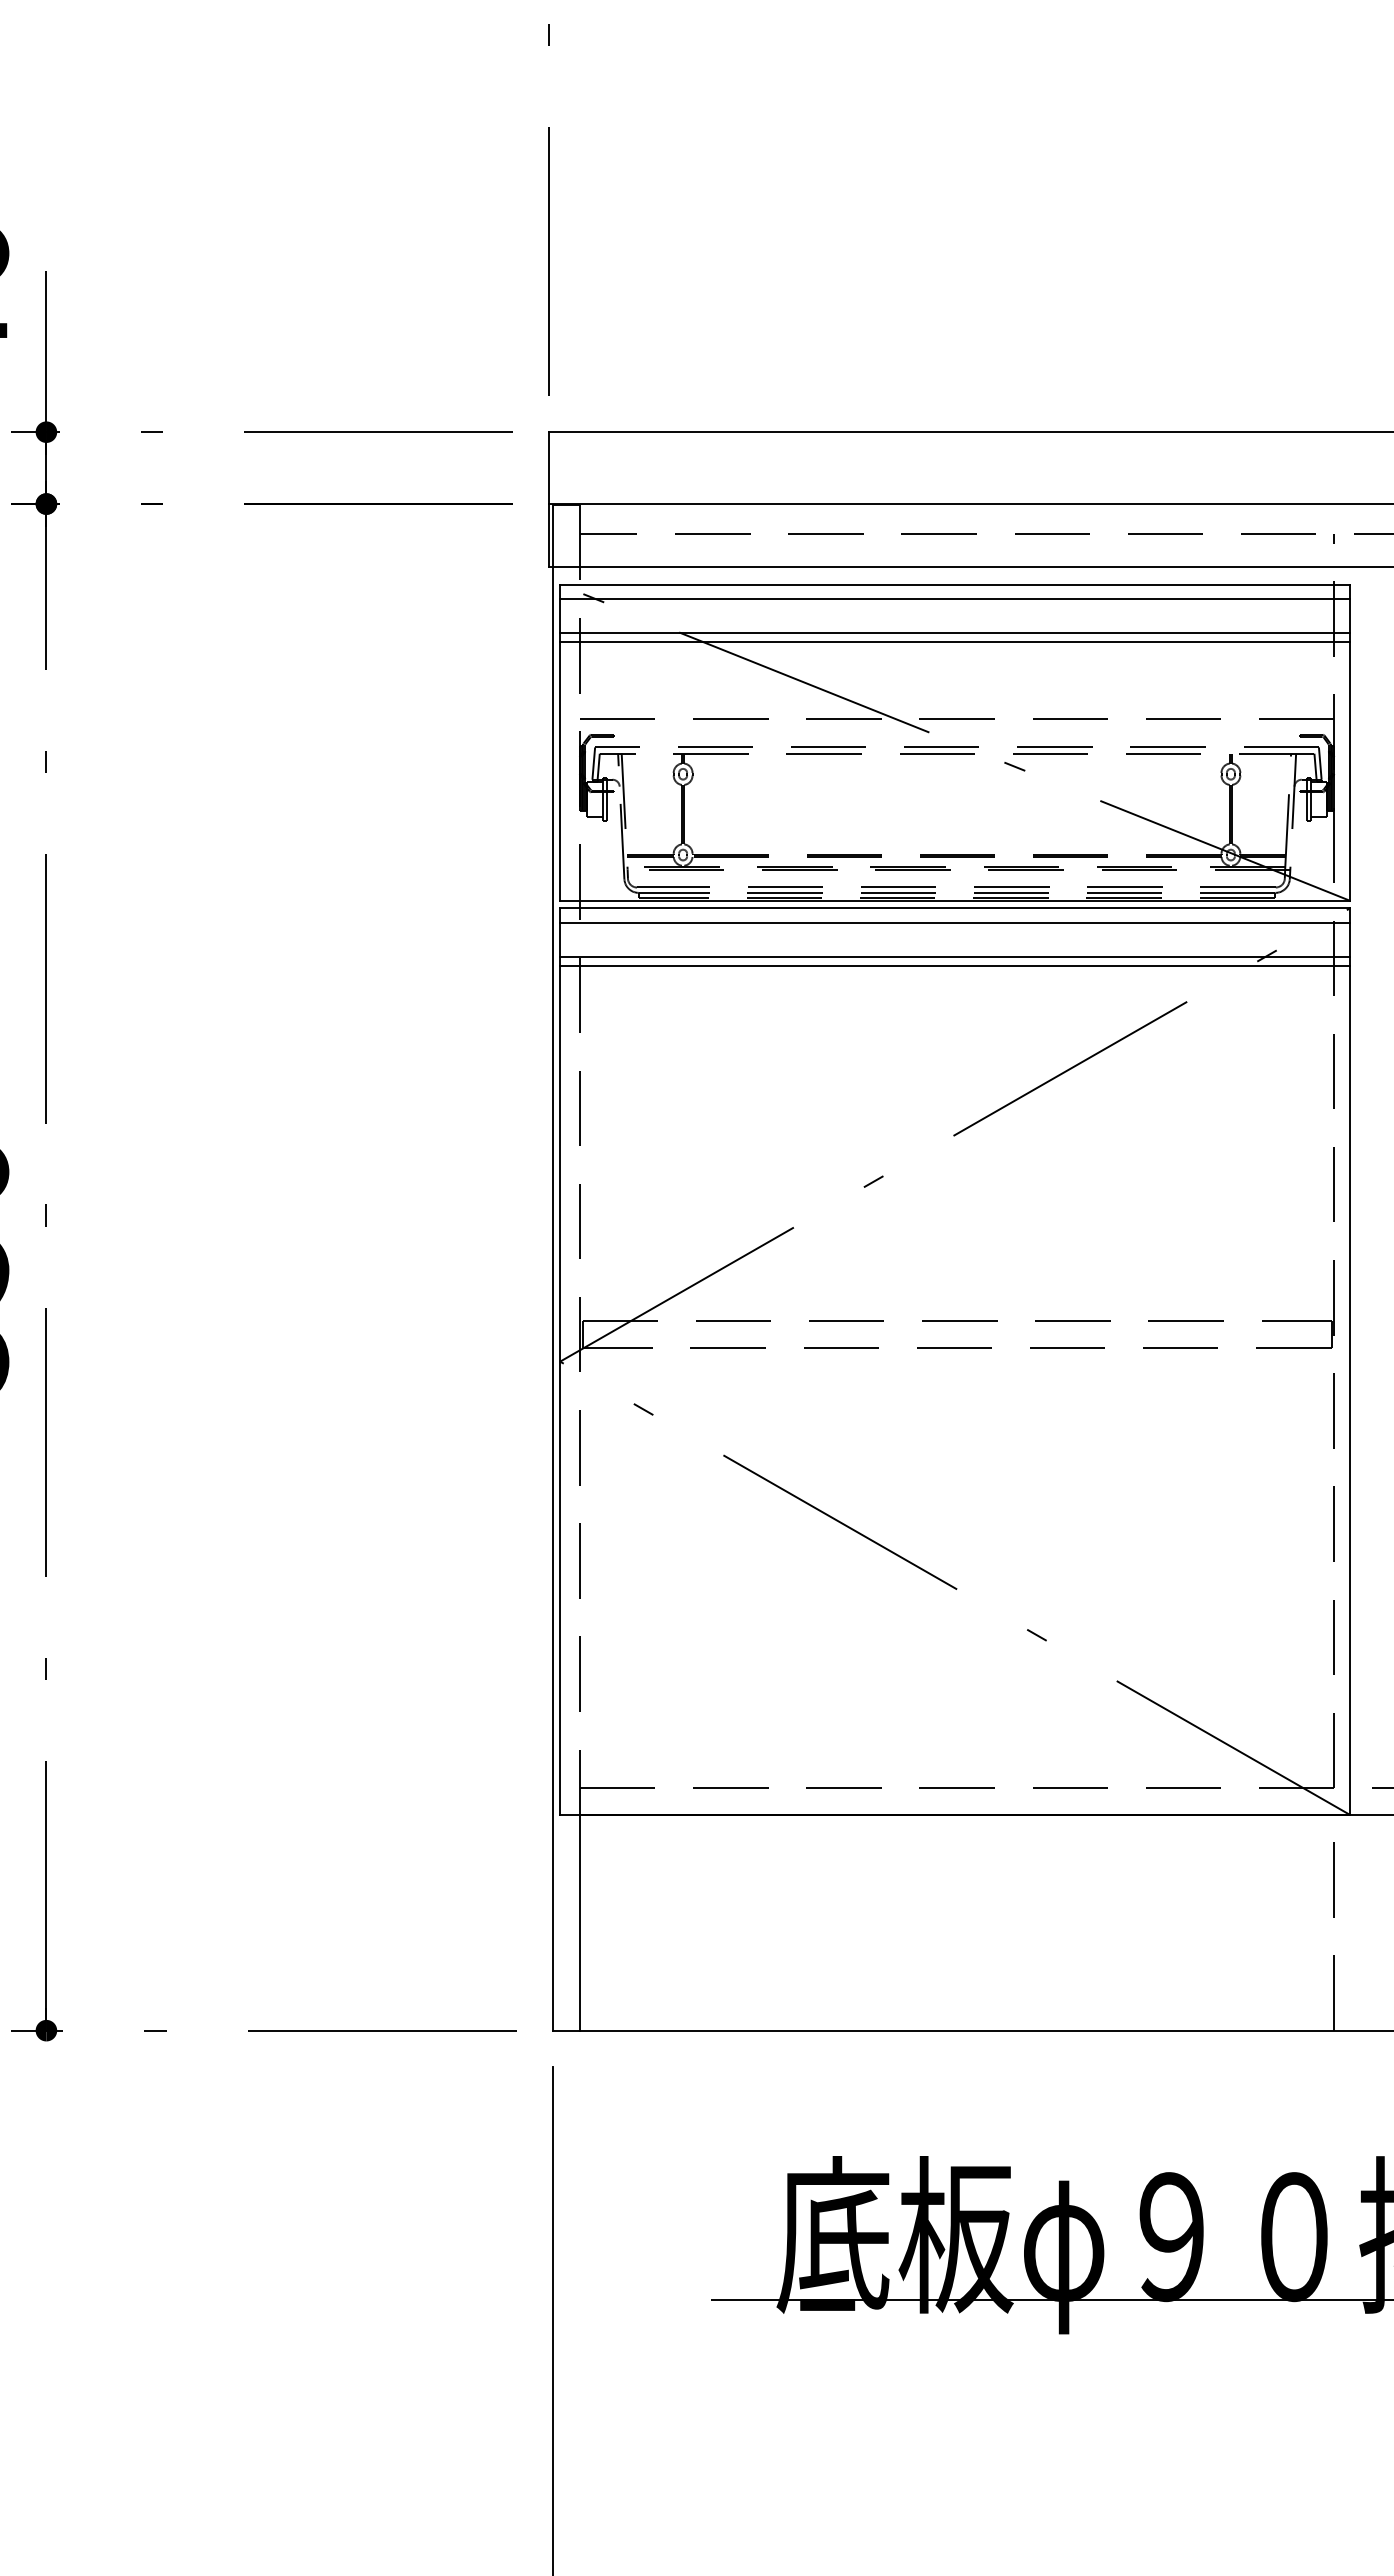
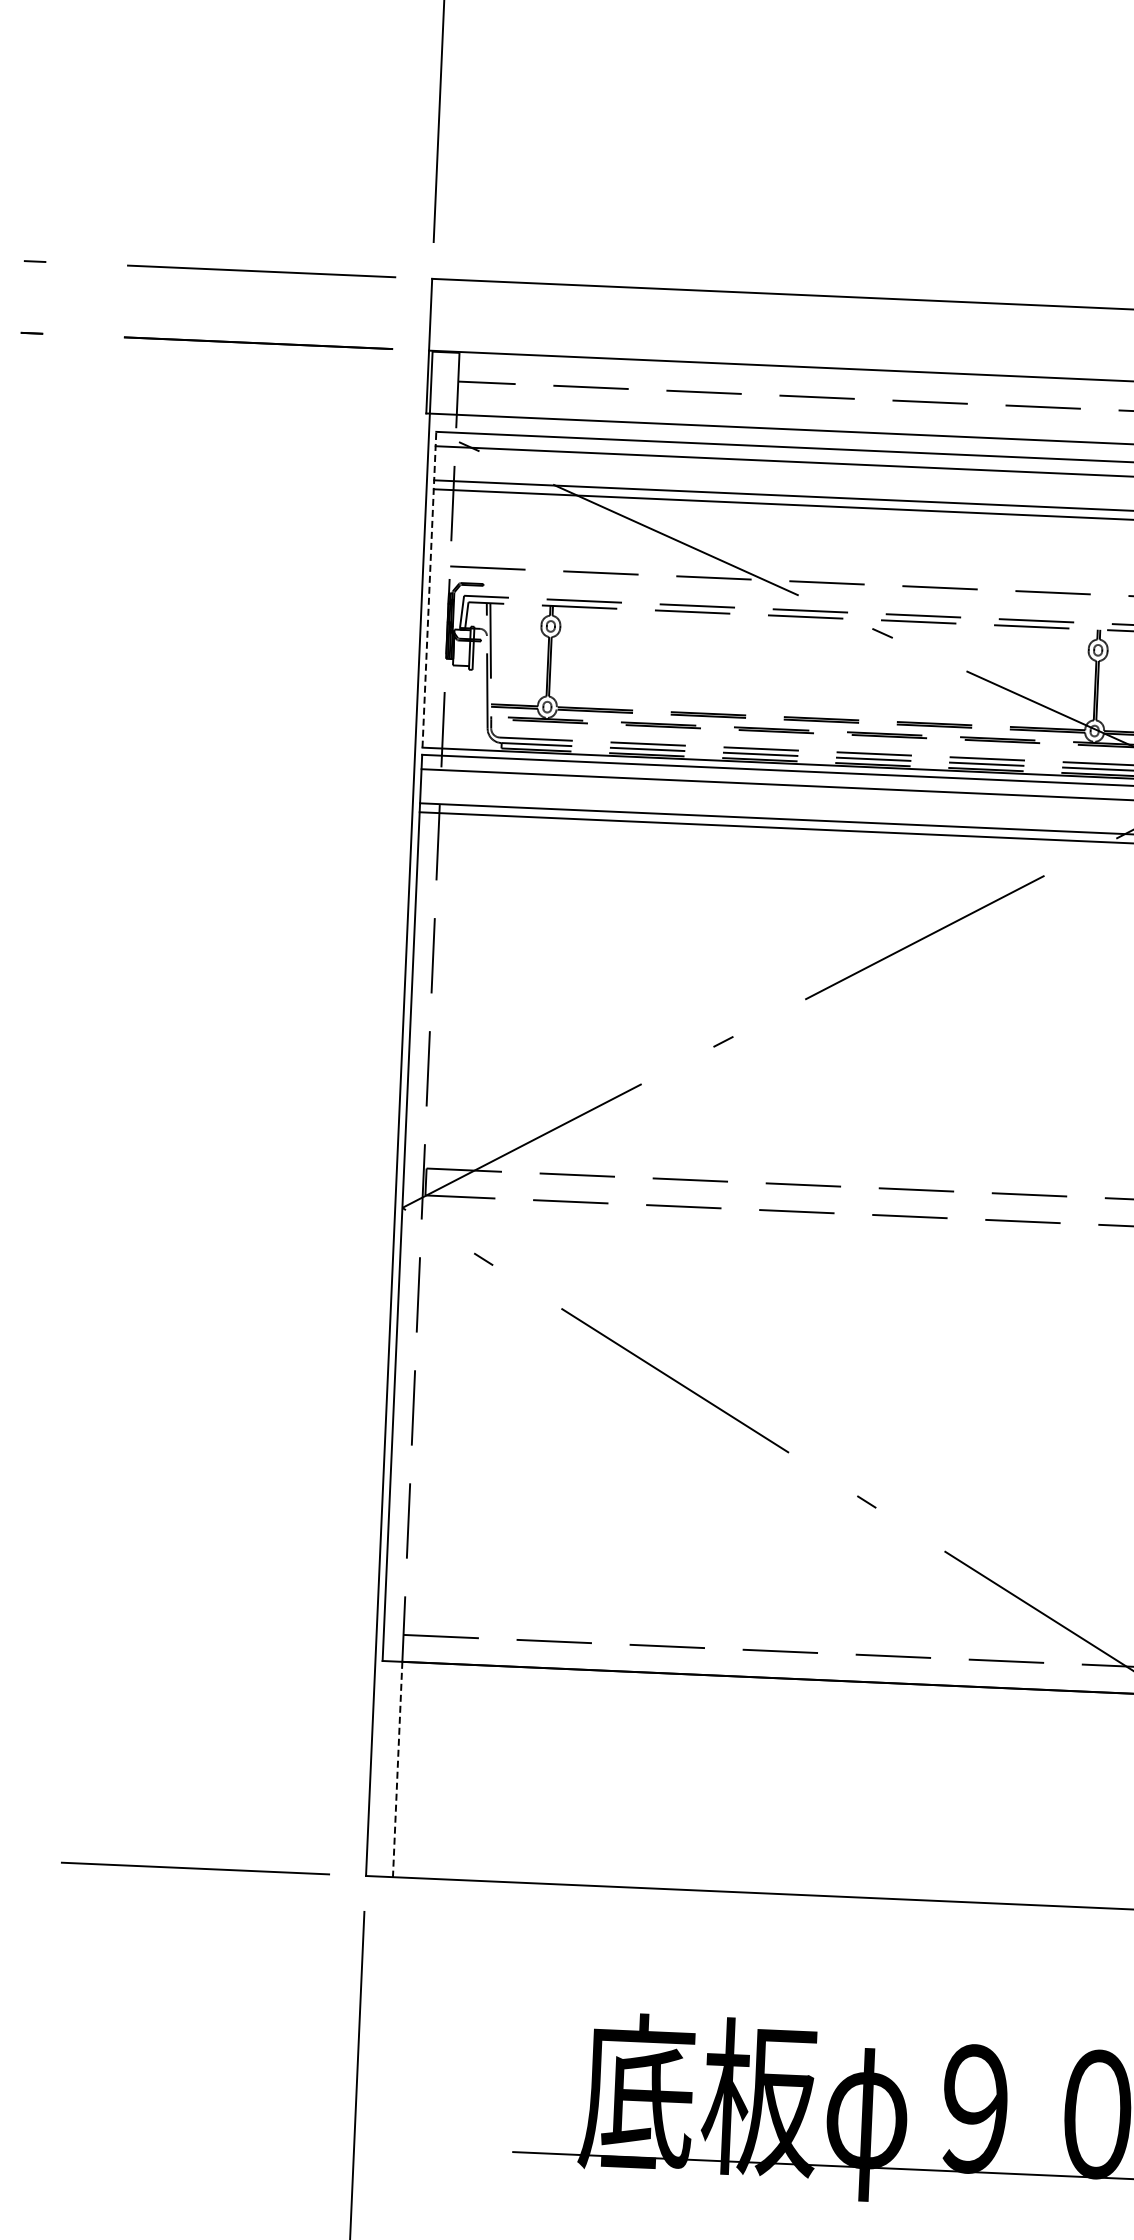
line: (560, 742) -> (429, 589), solid -> dashed
line: (579, 1922) -> (397, 1769), solid -> dashed

